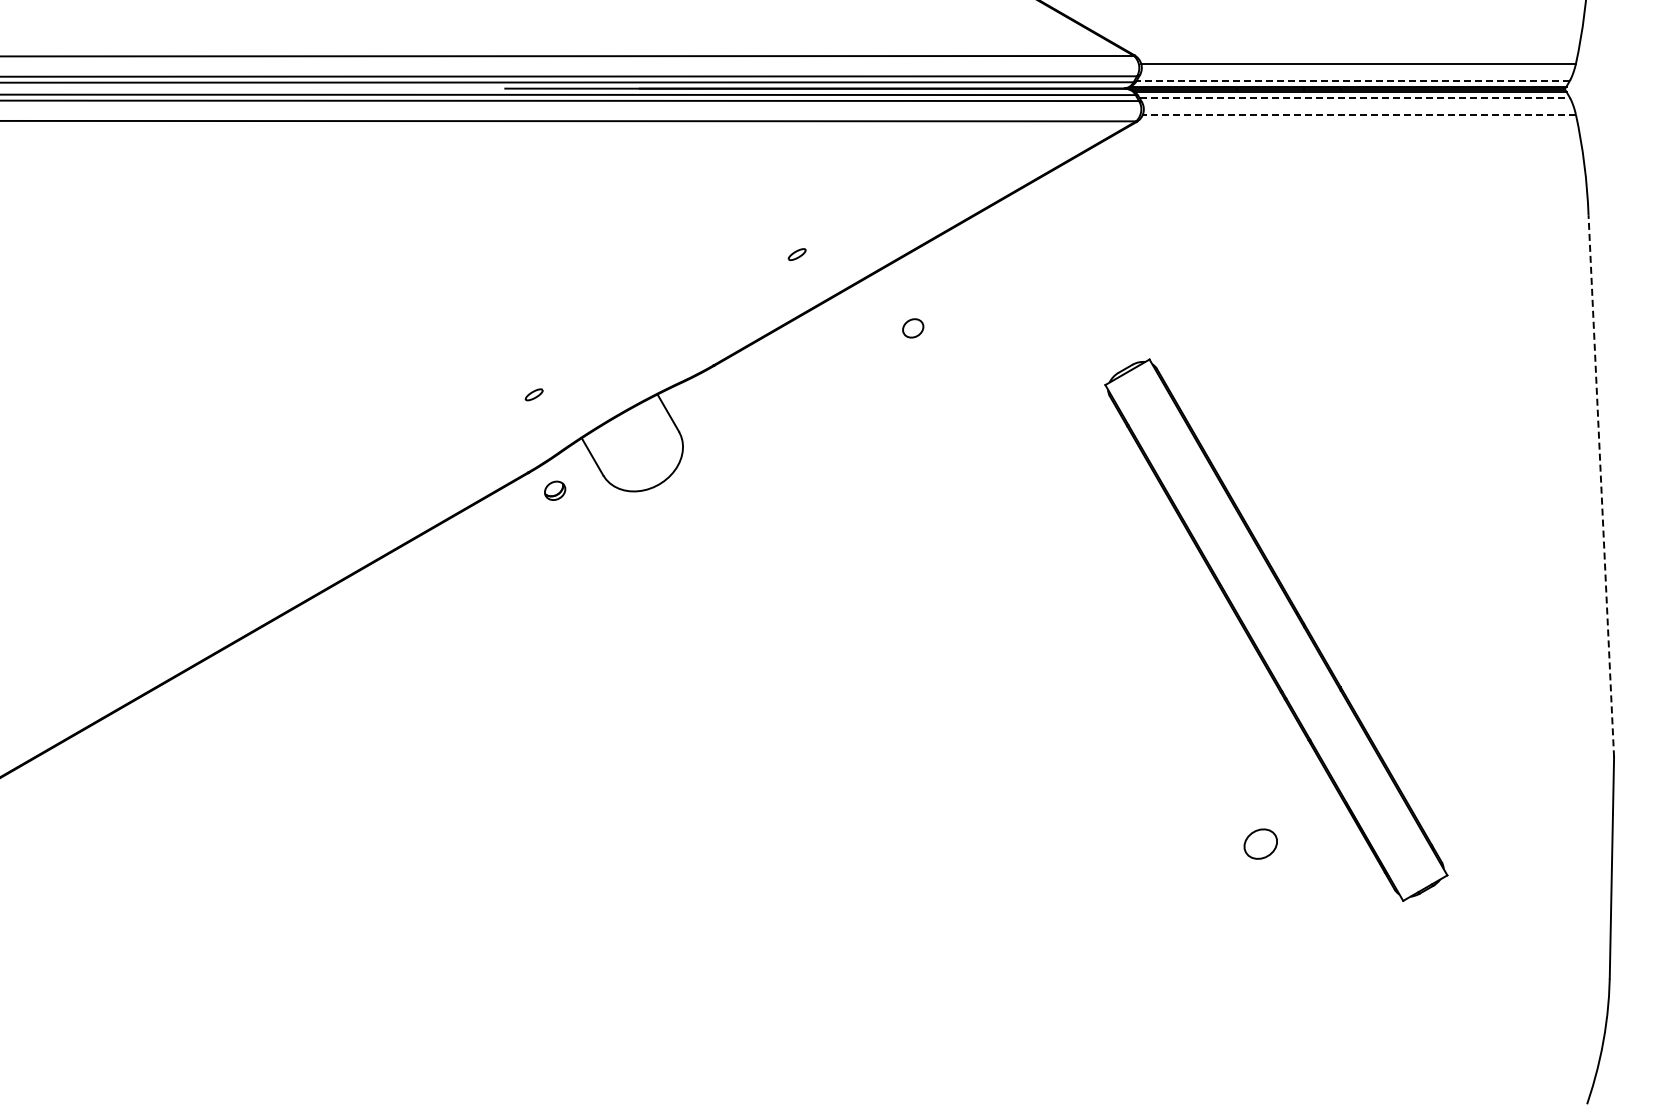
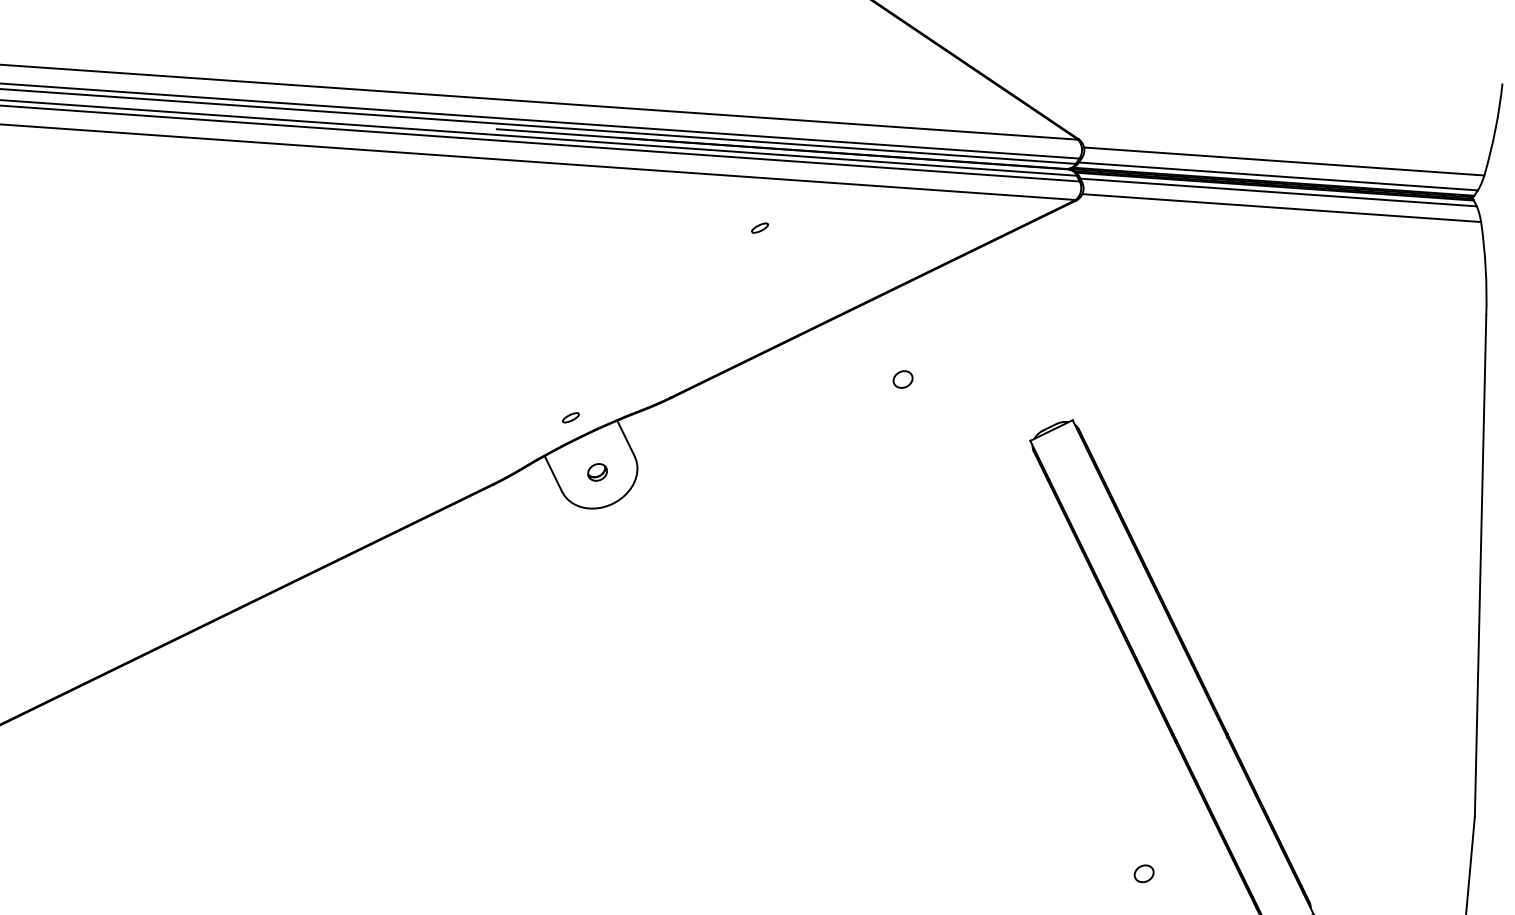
line: (1353, 80) -> (1278, 176), dashed -> solid
line: (1355, 97) -> (1279, 192), dashed -> solid
line: (1358, 114) -> (1280, 208), dashed -> solid
part: (796, 254) -> (759, 227), moved
part: (913, 328) -> (903, 379), moved
part: (533, 394) -> (570, 417), moved
line: (1601, 485) -> (1480, 565), dashed -> solid
part: (555, 490) -> (597, 472), moved
part: (1261, 844) -> (1144, 874), size x0.62

